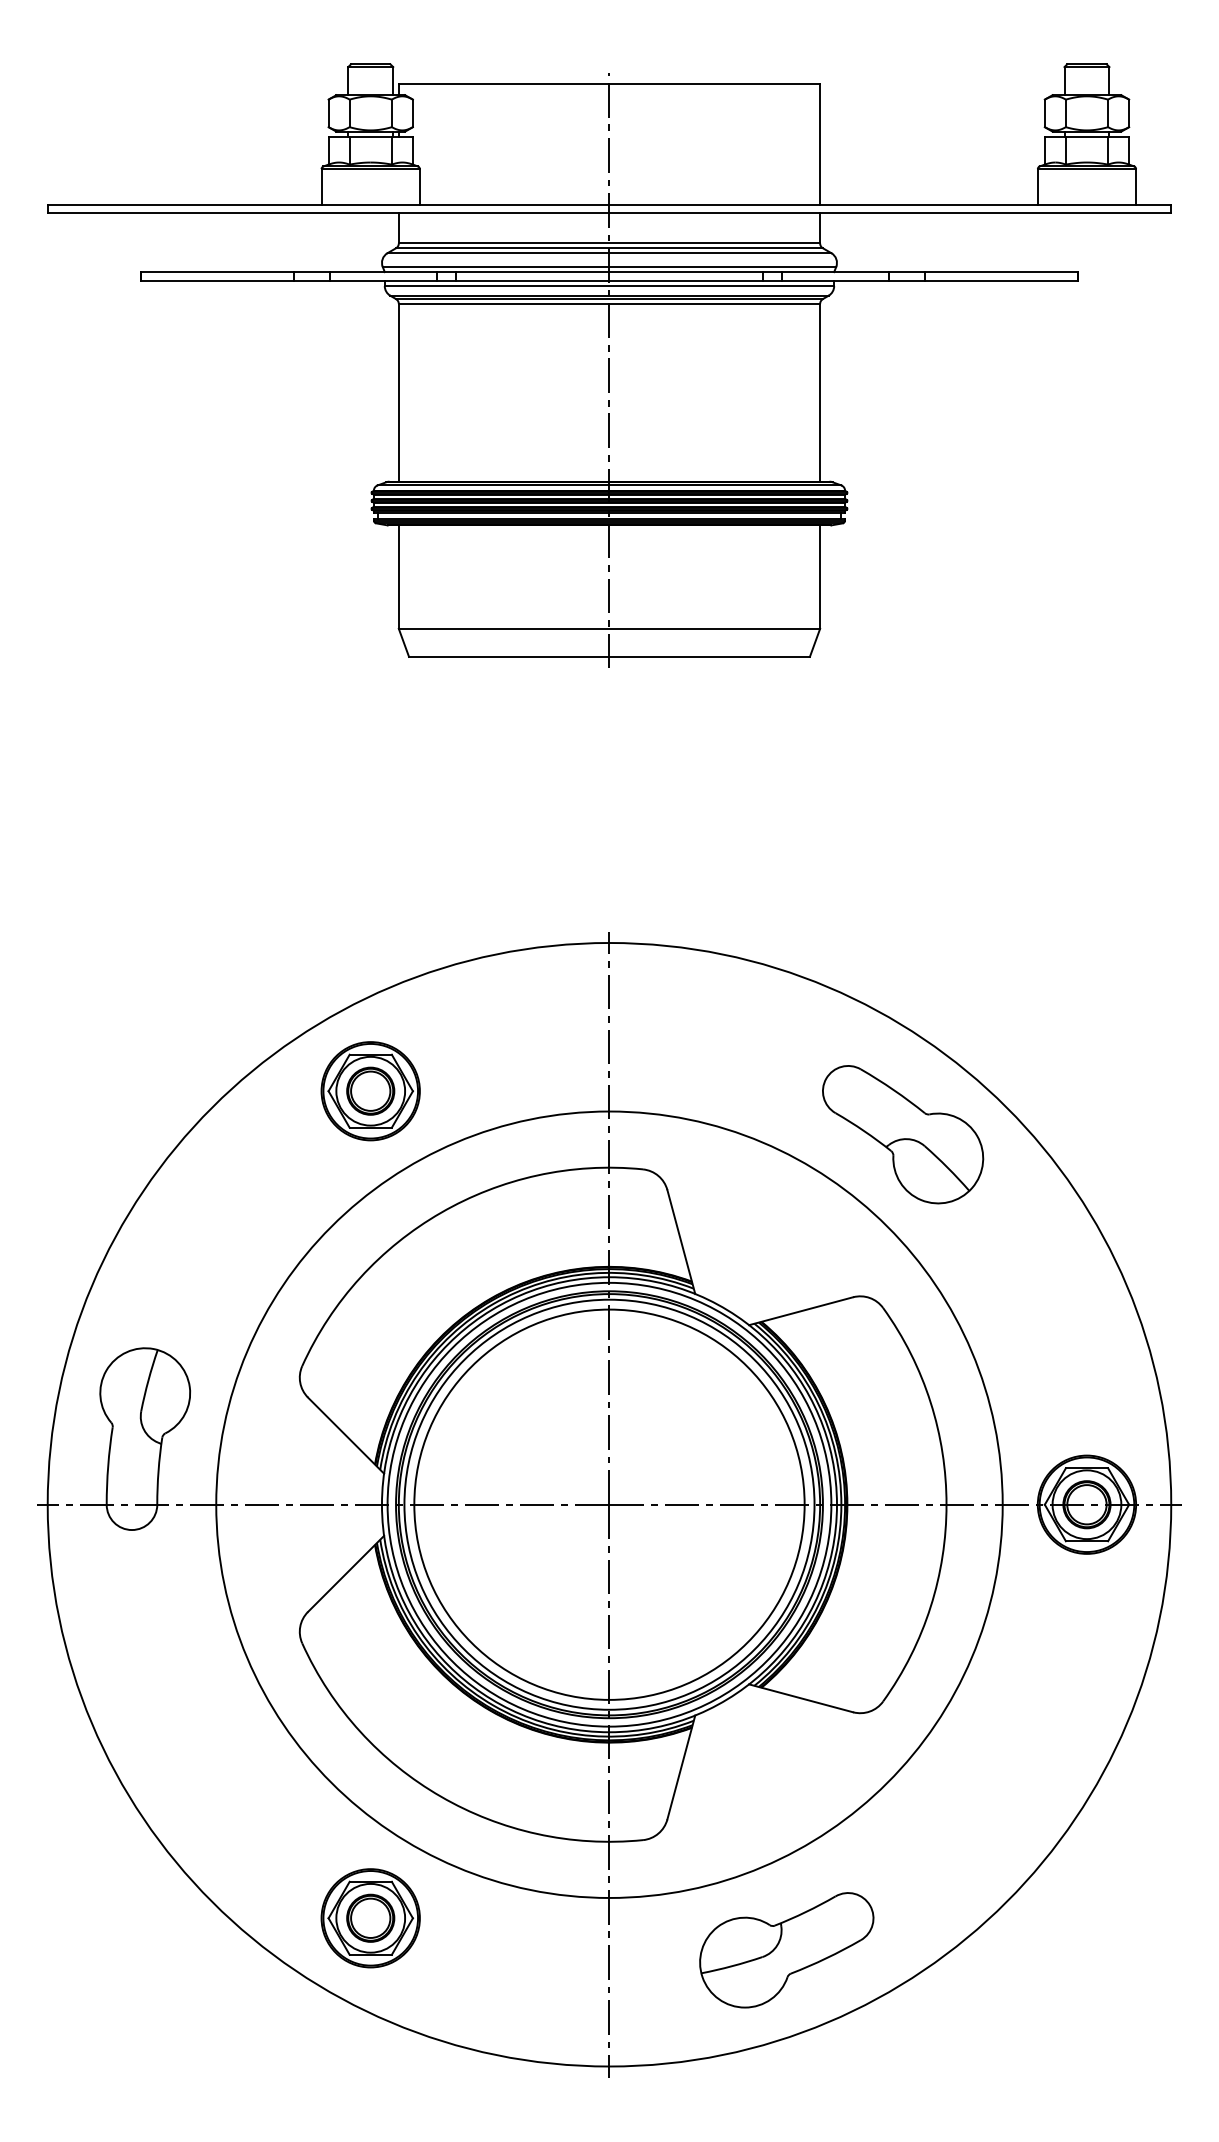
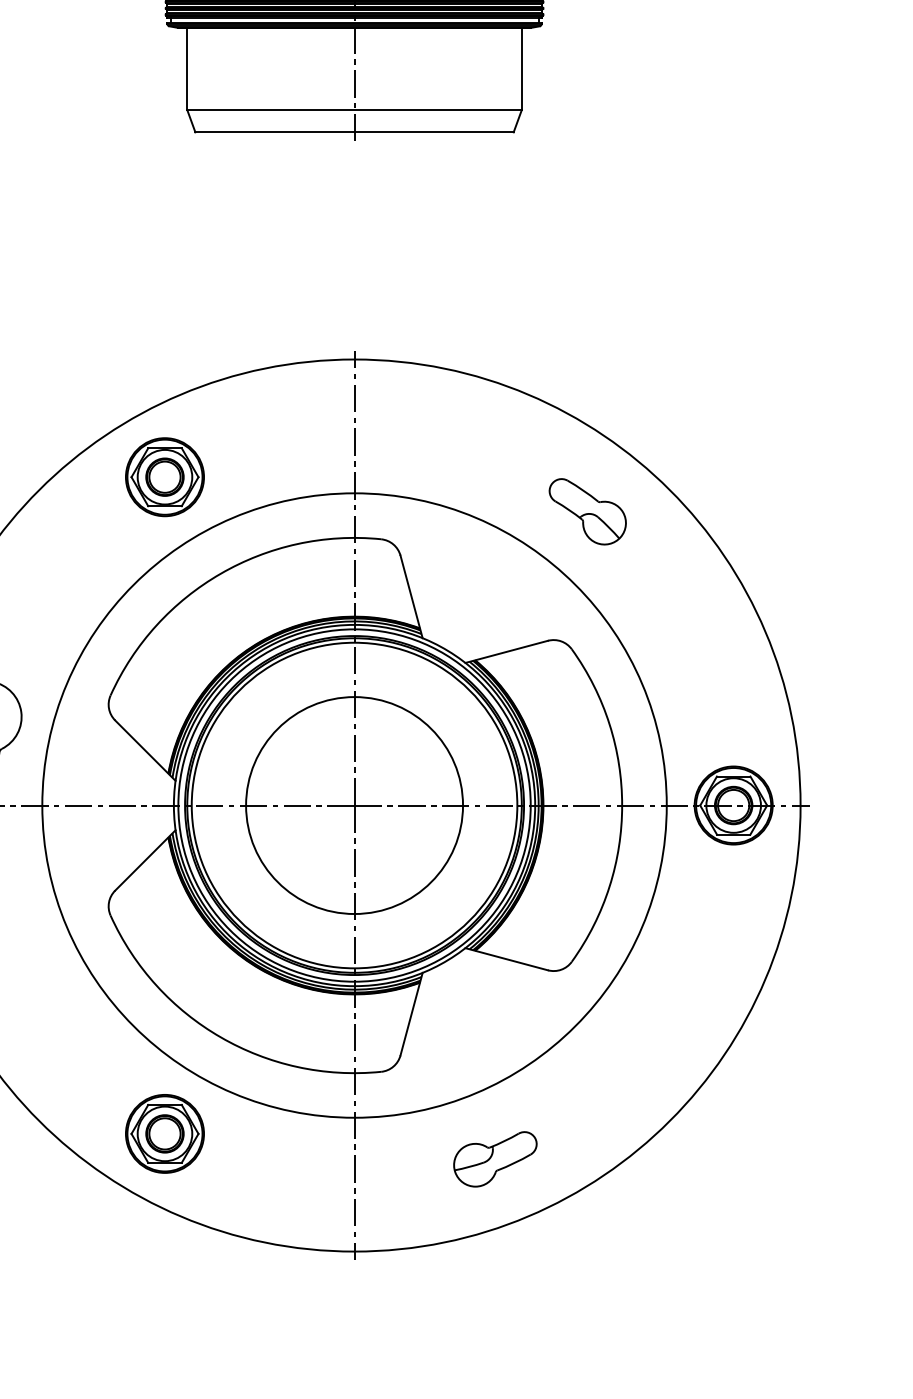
part: (903, 1134) -> (588, 511), size x0.6
circle: (609, 1504) -> (354, 805), size x0.7
part: (786, 1950) -> (495, 1159), size x0.6

